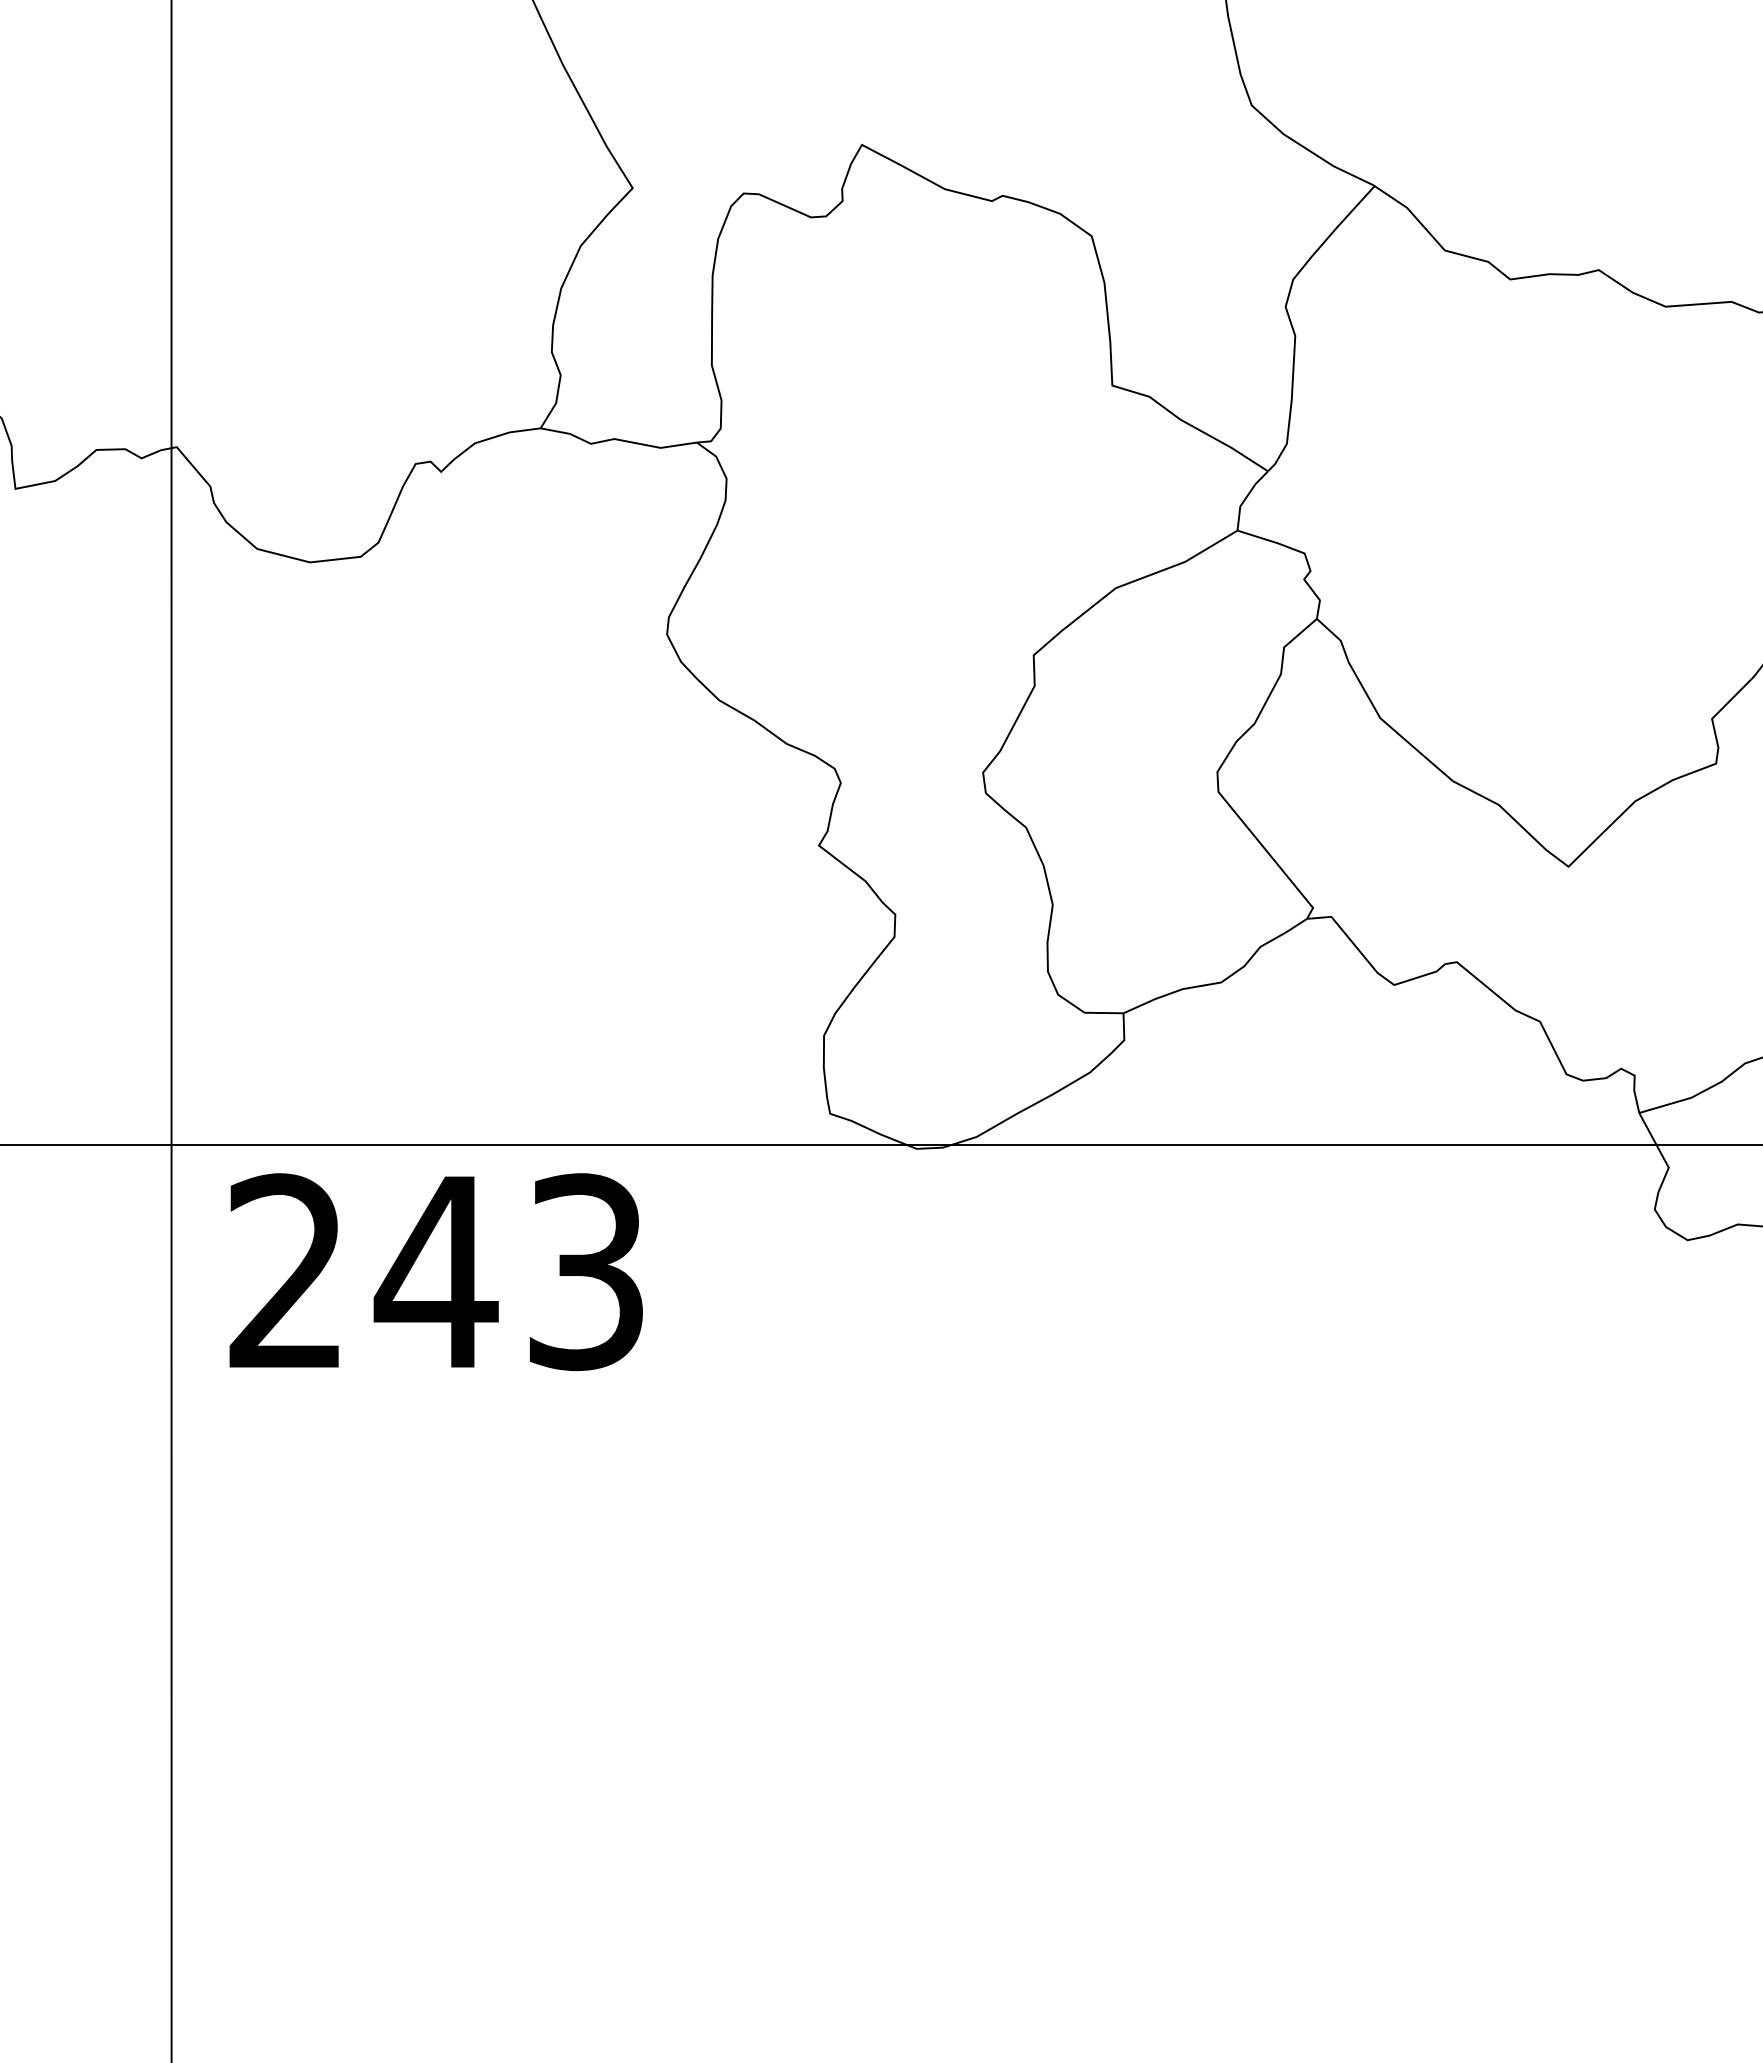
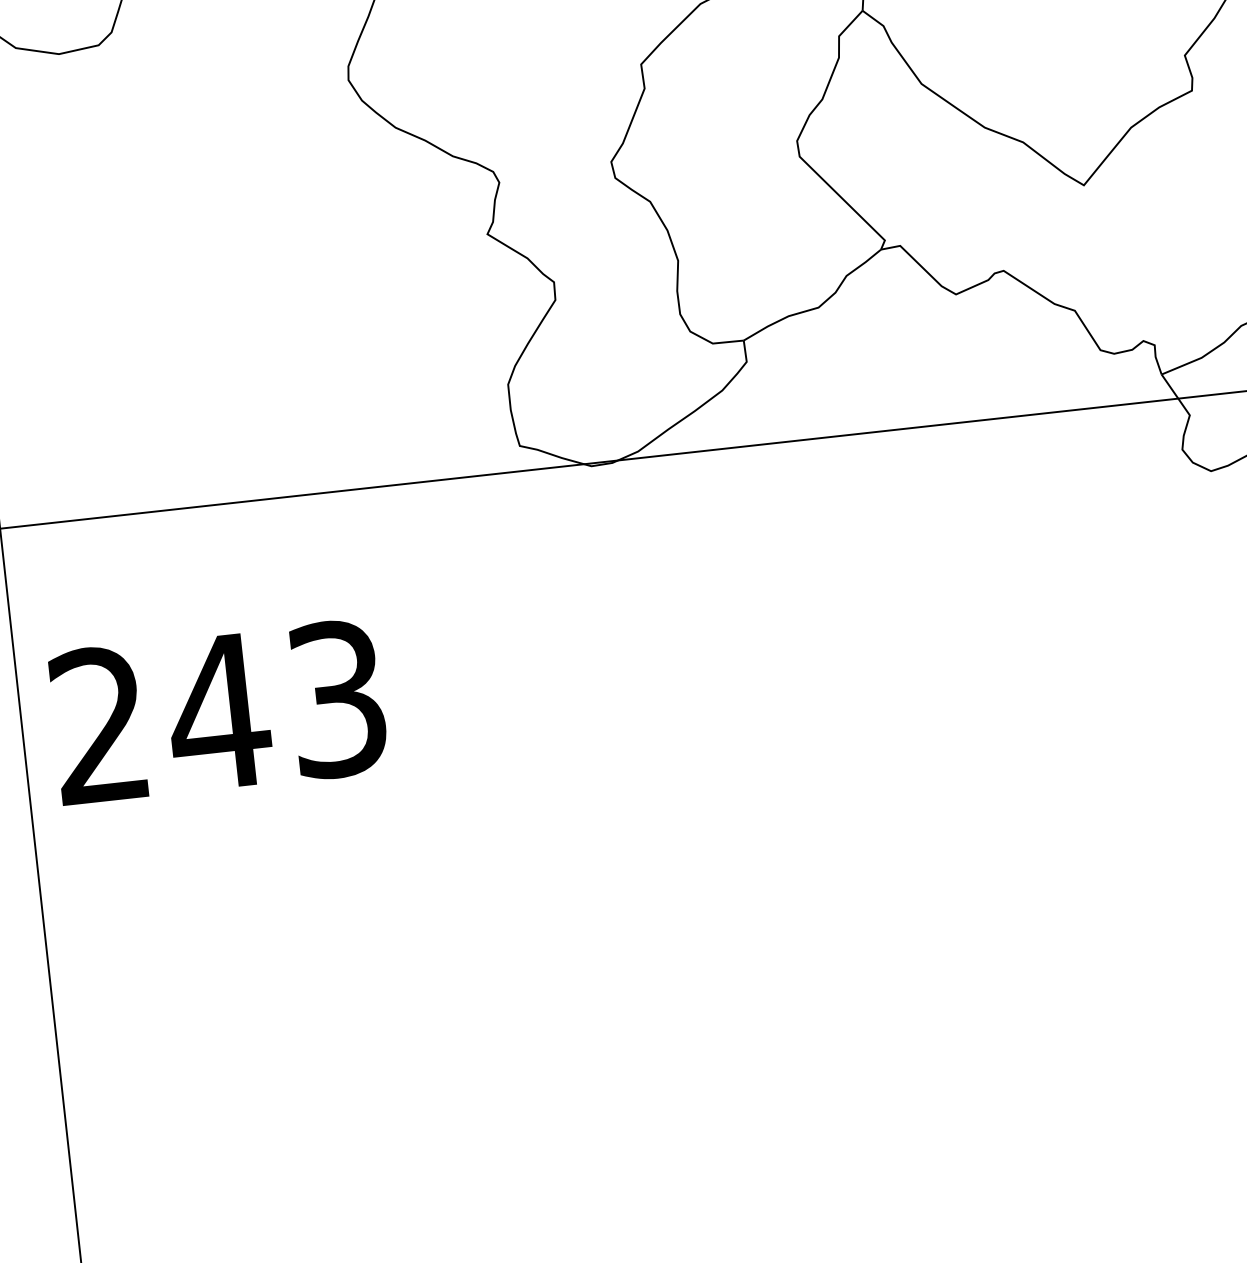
text: (435, 1272) -> (217, 712), moved

